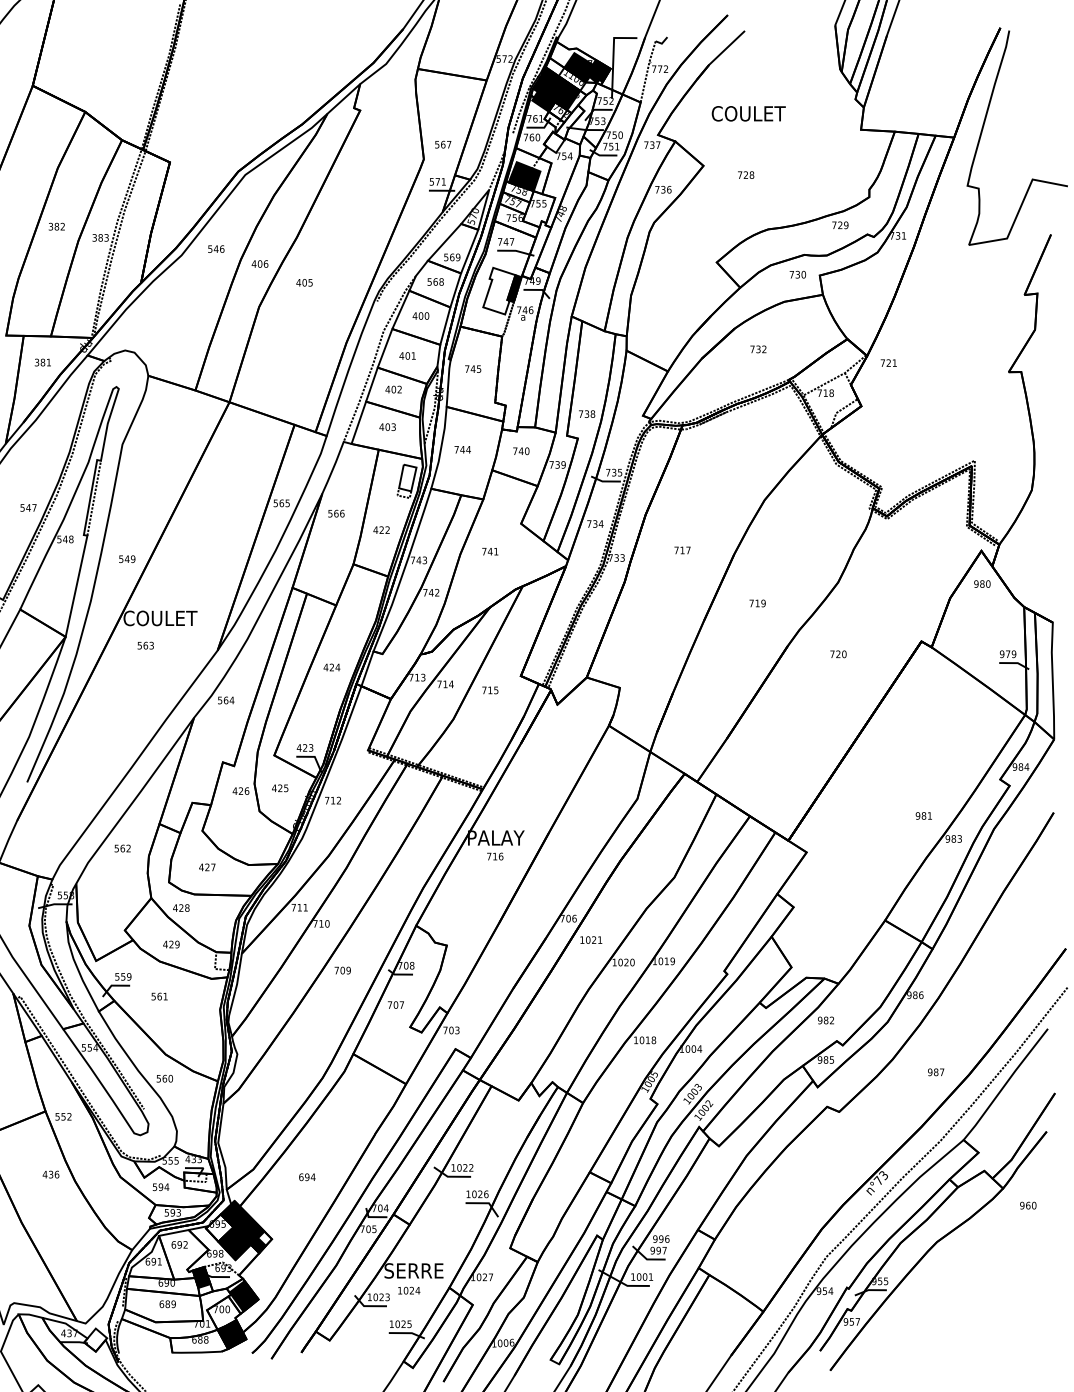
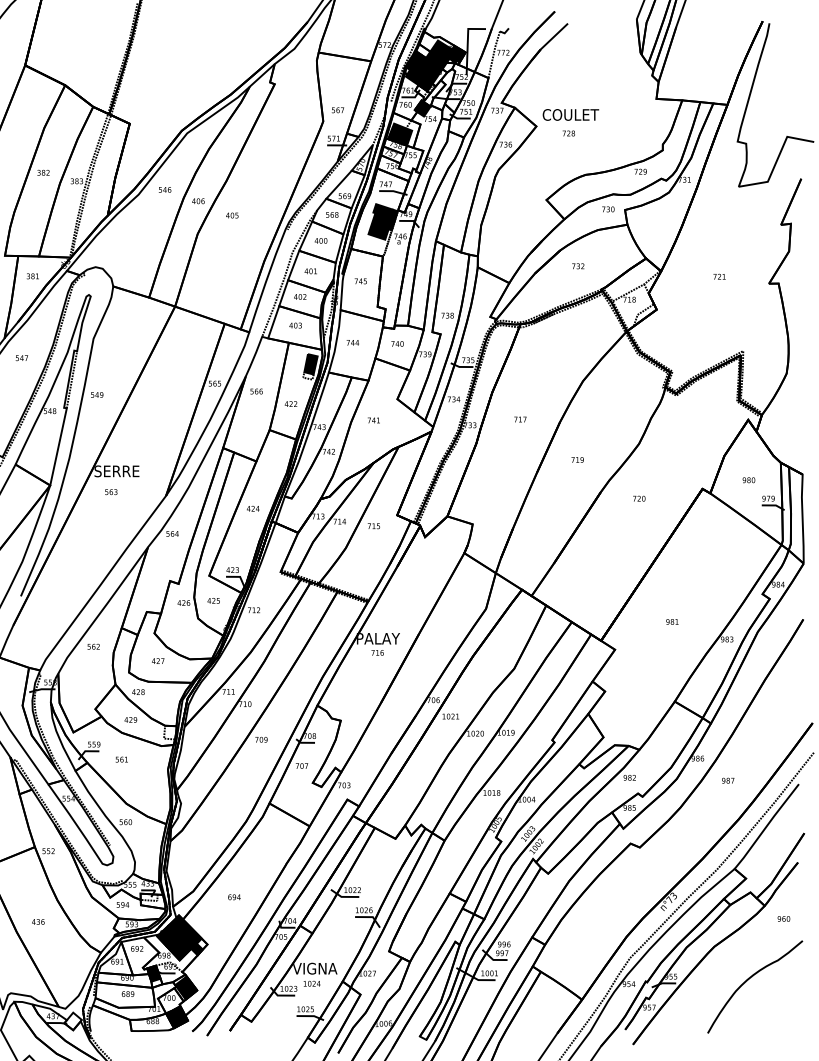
fill: (572, 78) -> (436, 59), added
fill: (557, 110) -> (425, 84), added
text: (748, 113) -> (570, 114), moved
fill: (554, 141) -> (422, 107), added
fill: (499, 290) -> (380, 221), added
text: (888, 362) -> (719, 276), moved
fill: (407, 477) -> (310, 363), added
text: (28, 507) -> (21, 357), moved
text: (127, 558) -> (97, 394), moved
text: (982, 583) -> (749, 479), moved
text: (160, 618) -> (122, 471), COULET -> SERRE
text: (923, 815) -> (672, 621), moved
text: (936, 1072) -> (728, 780), moved
text: (50, 1174) -> (37, 921), moved
fill: (219, 1227) -> (167, 935), added
text: (413, 1270) -> (315, 968), SERRE -> VIGNA
curve: (982, 1285) -> (749, 979), added

